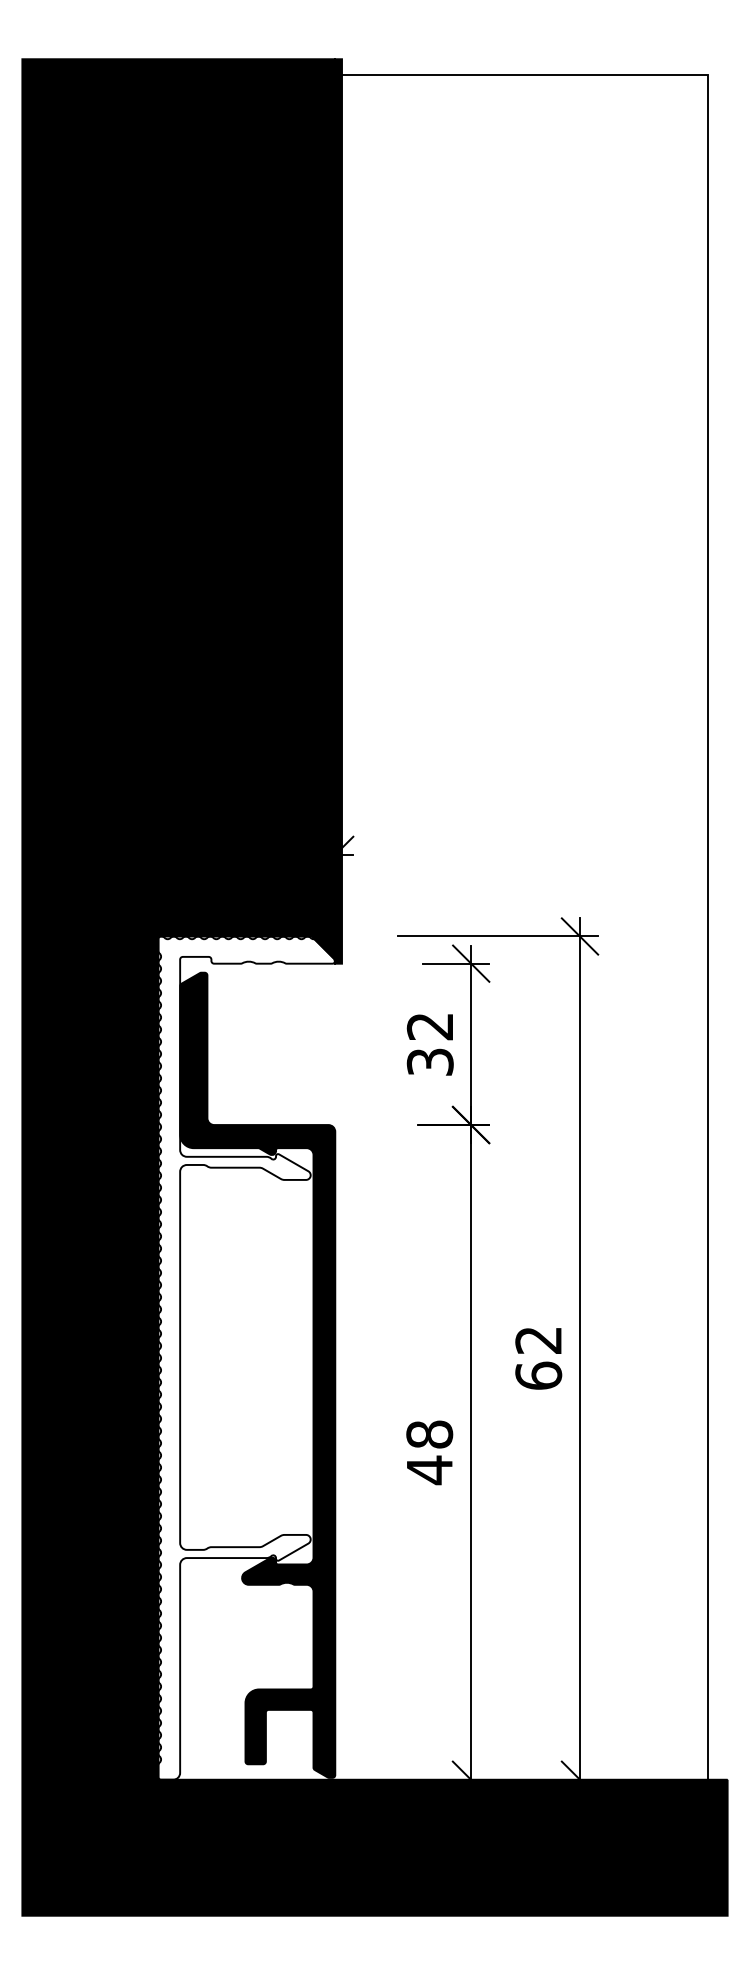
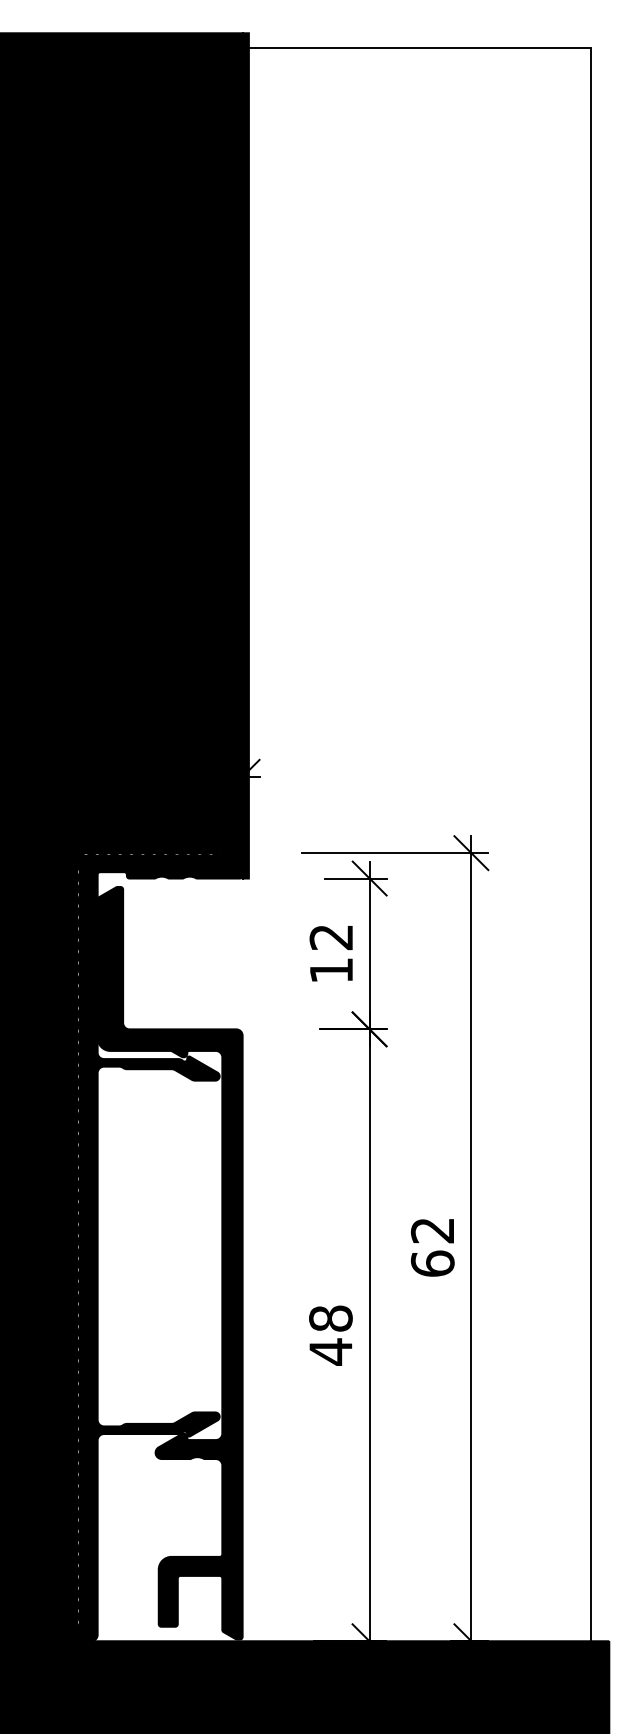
text: (429, 1061) -> (330, 969), 32 -> 12
fill: (246, 1357) -> (159, 1246), added

